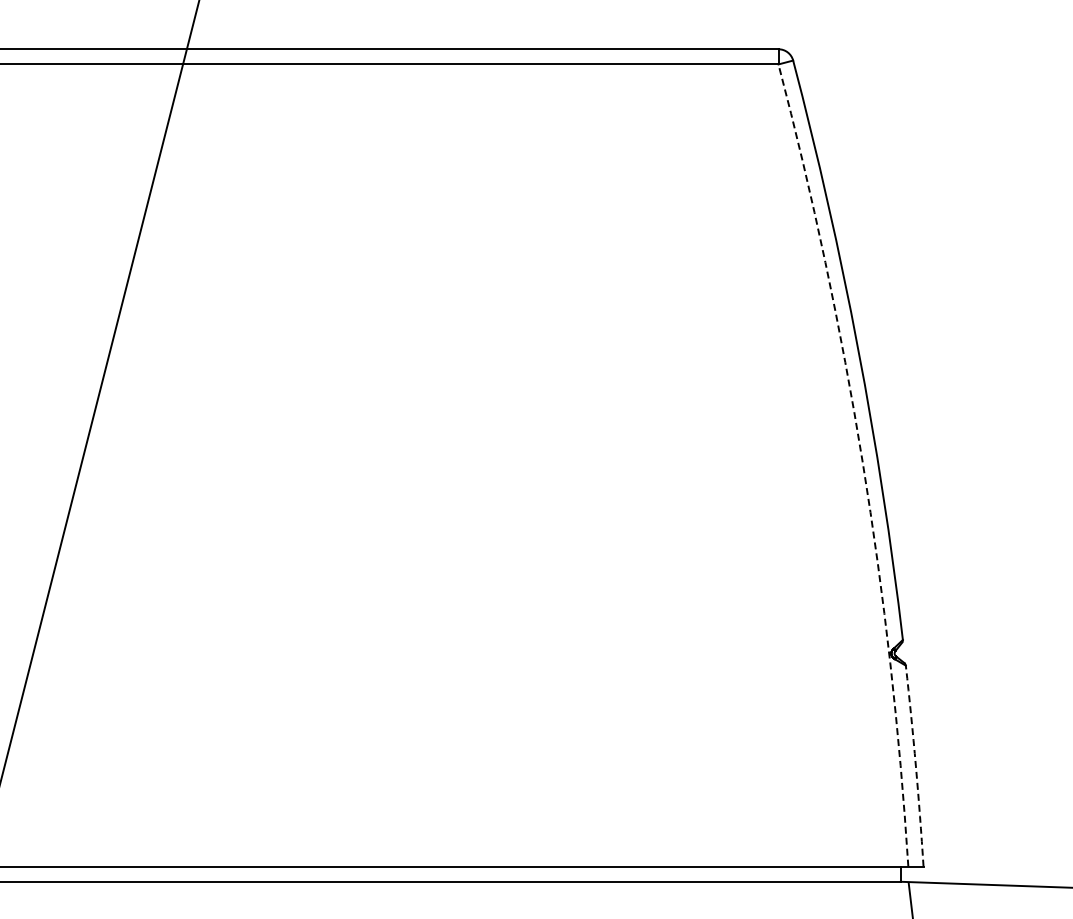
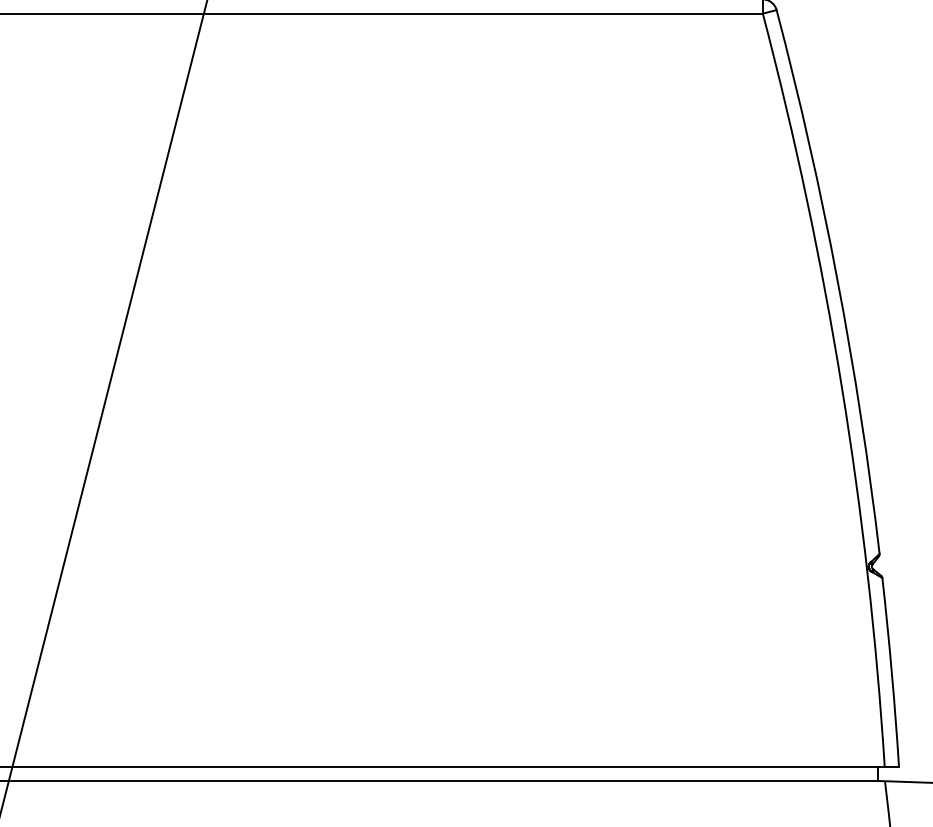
arc: (862, 462) -> (841, 387), dashed -> solid
arc: (915, 766) -> (891, 672), dashed -> solid

